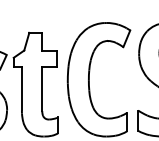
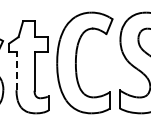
line: (21, 88) -> (16, 70), solid -> dashed

